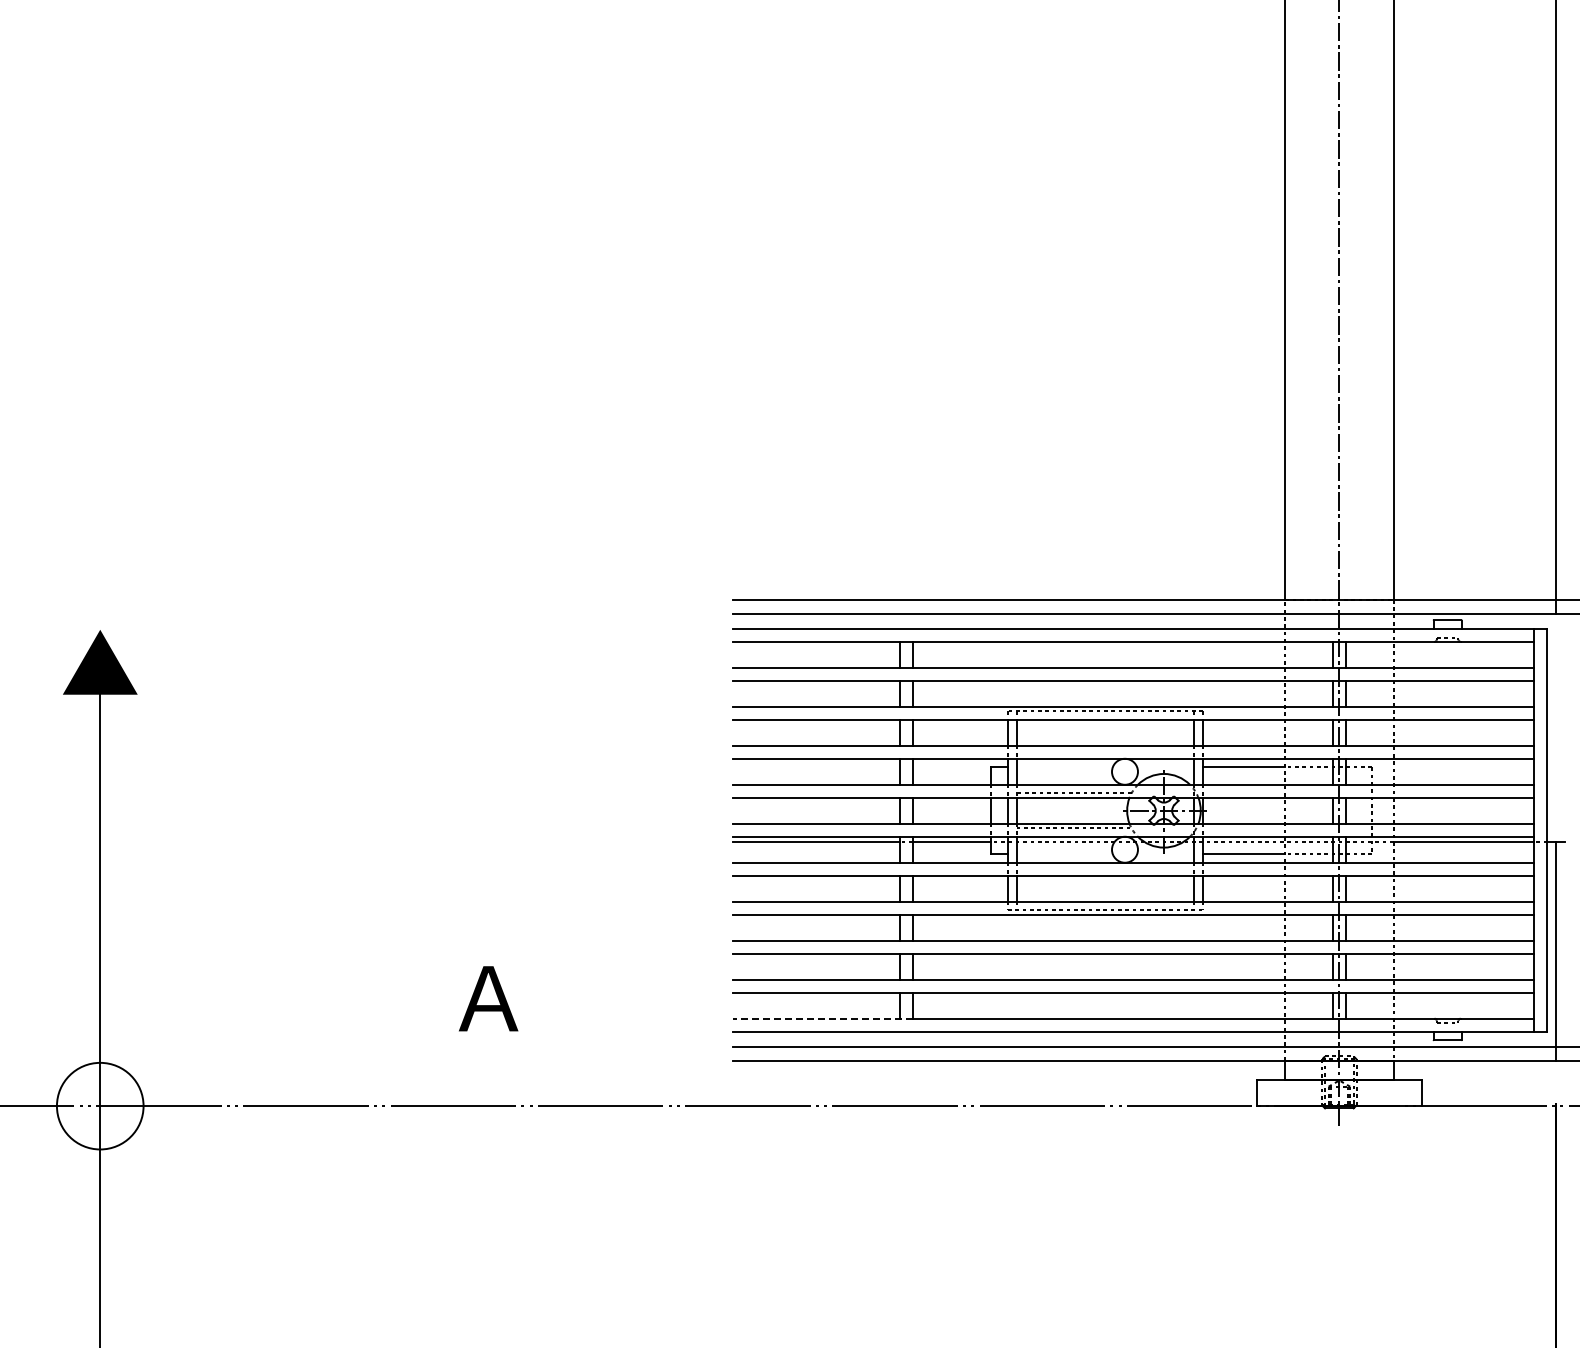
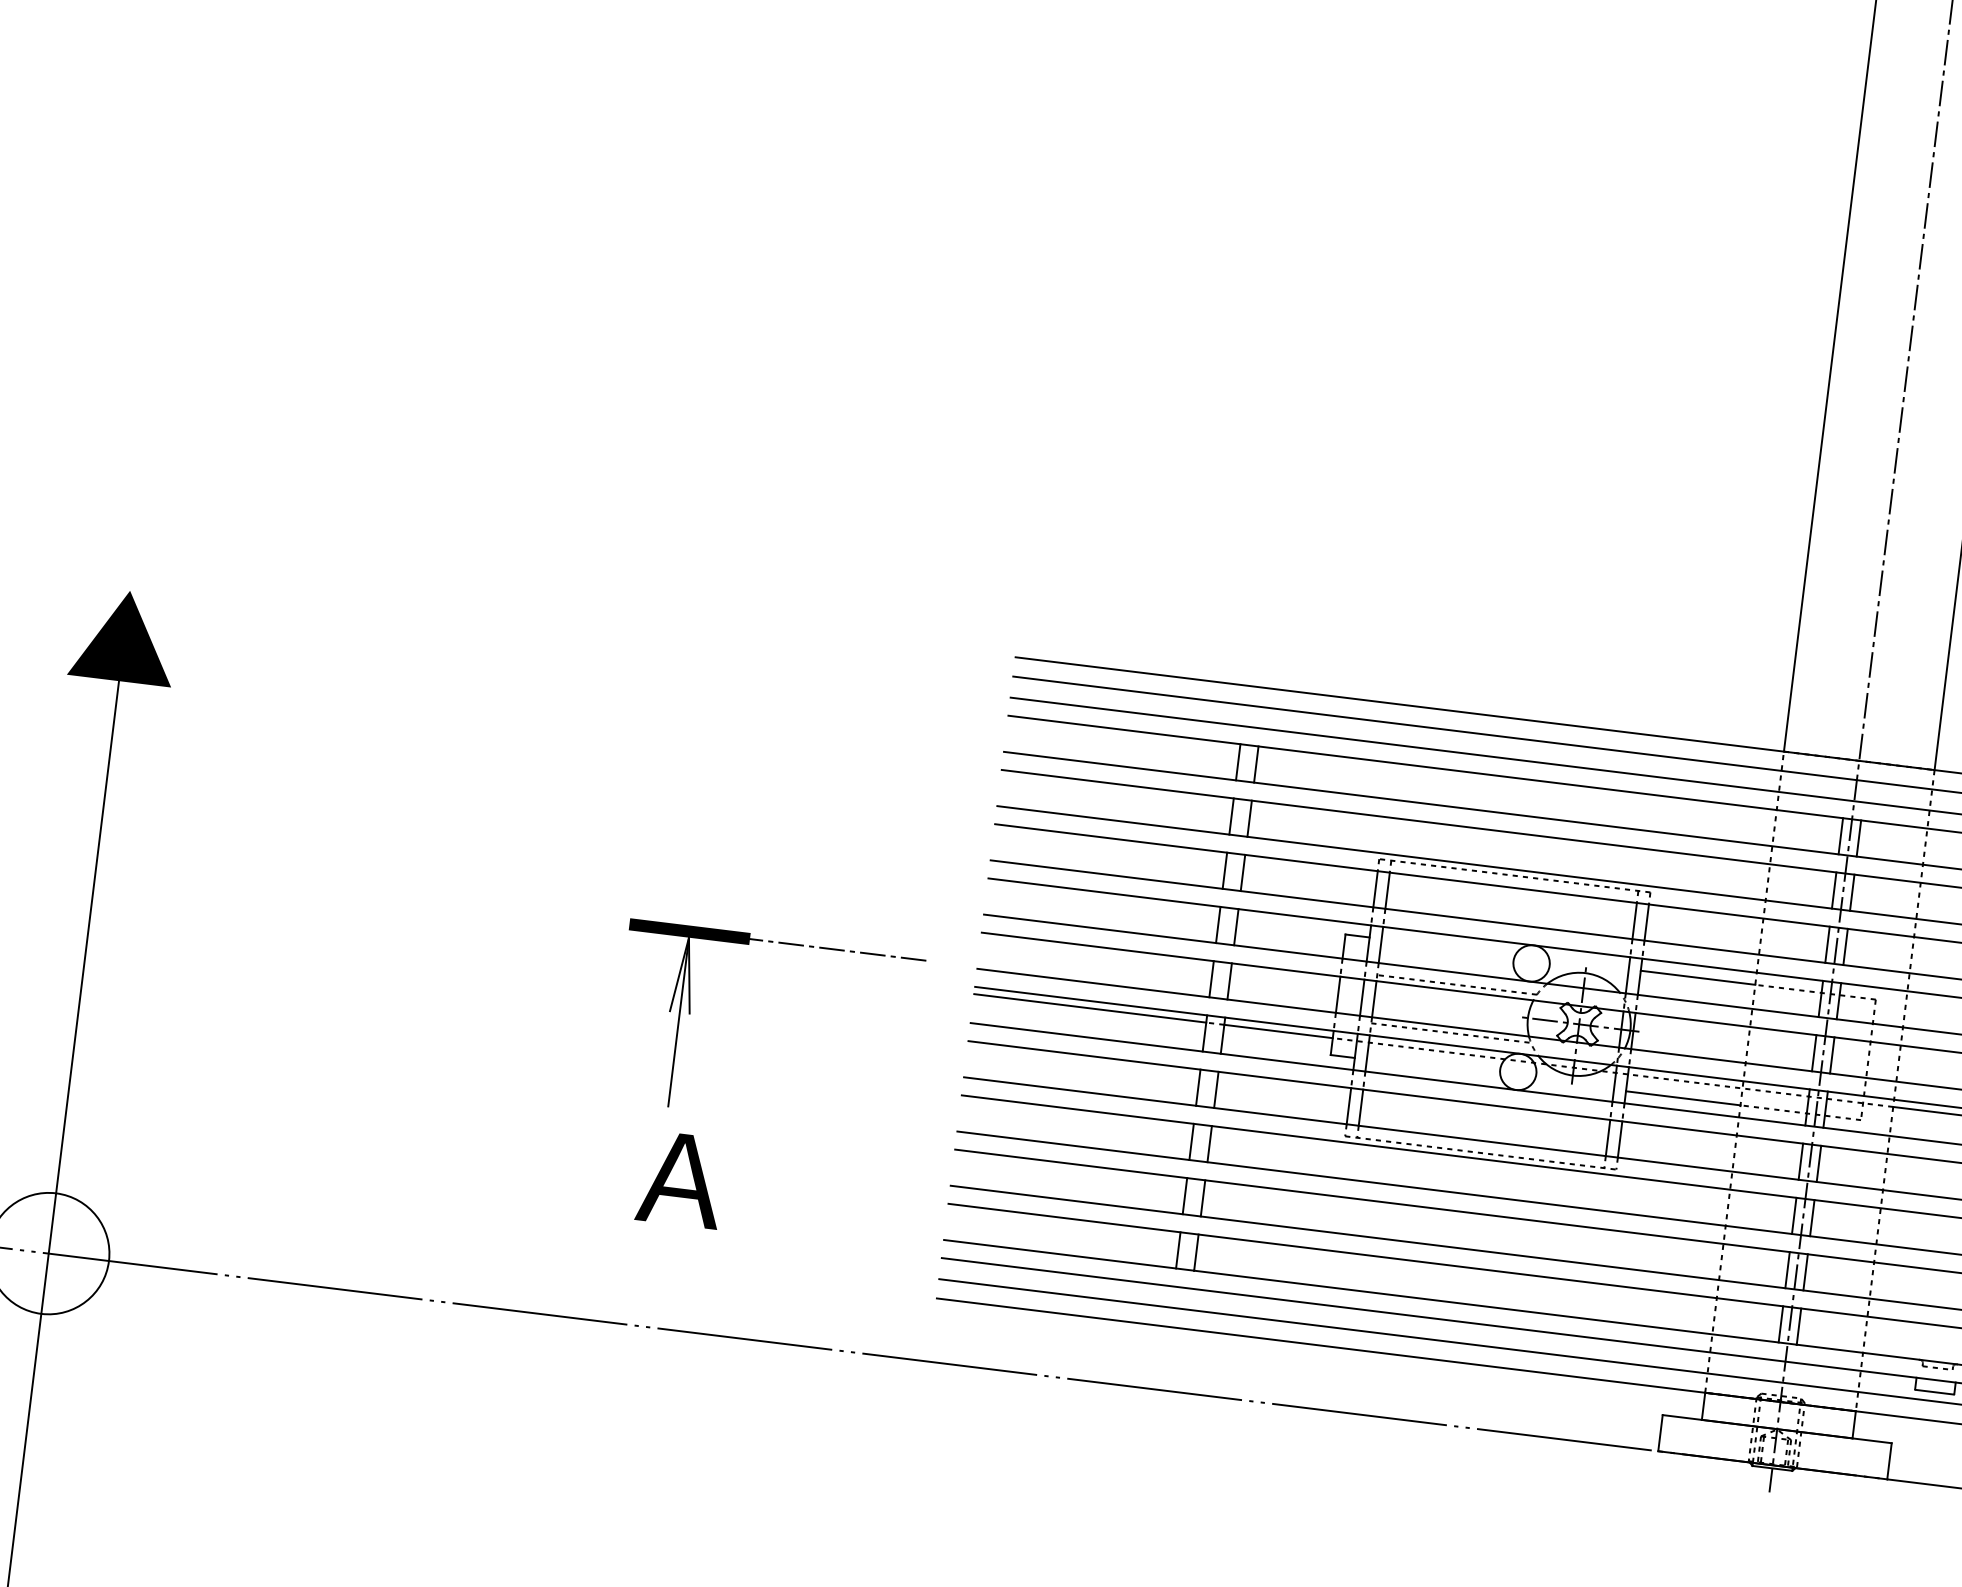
part: (534, 880) -> (691, 1013), added
text: (488, 998) -> (681, 1179), moved
line: (822, 1018) -> (1068, 1255), dashed -> solid

